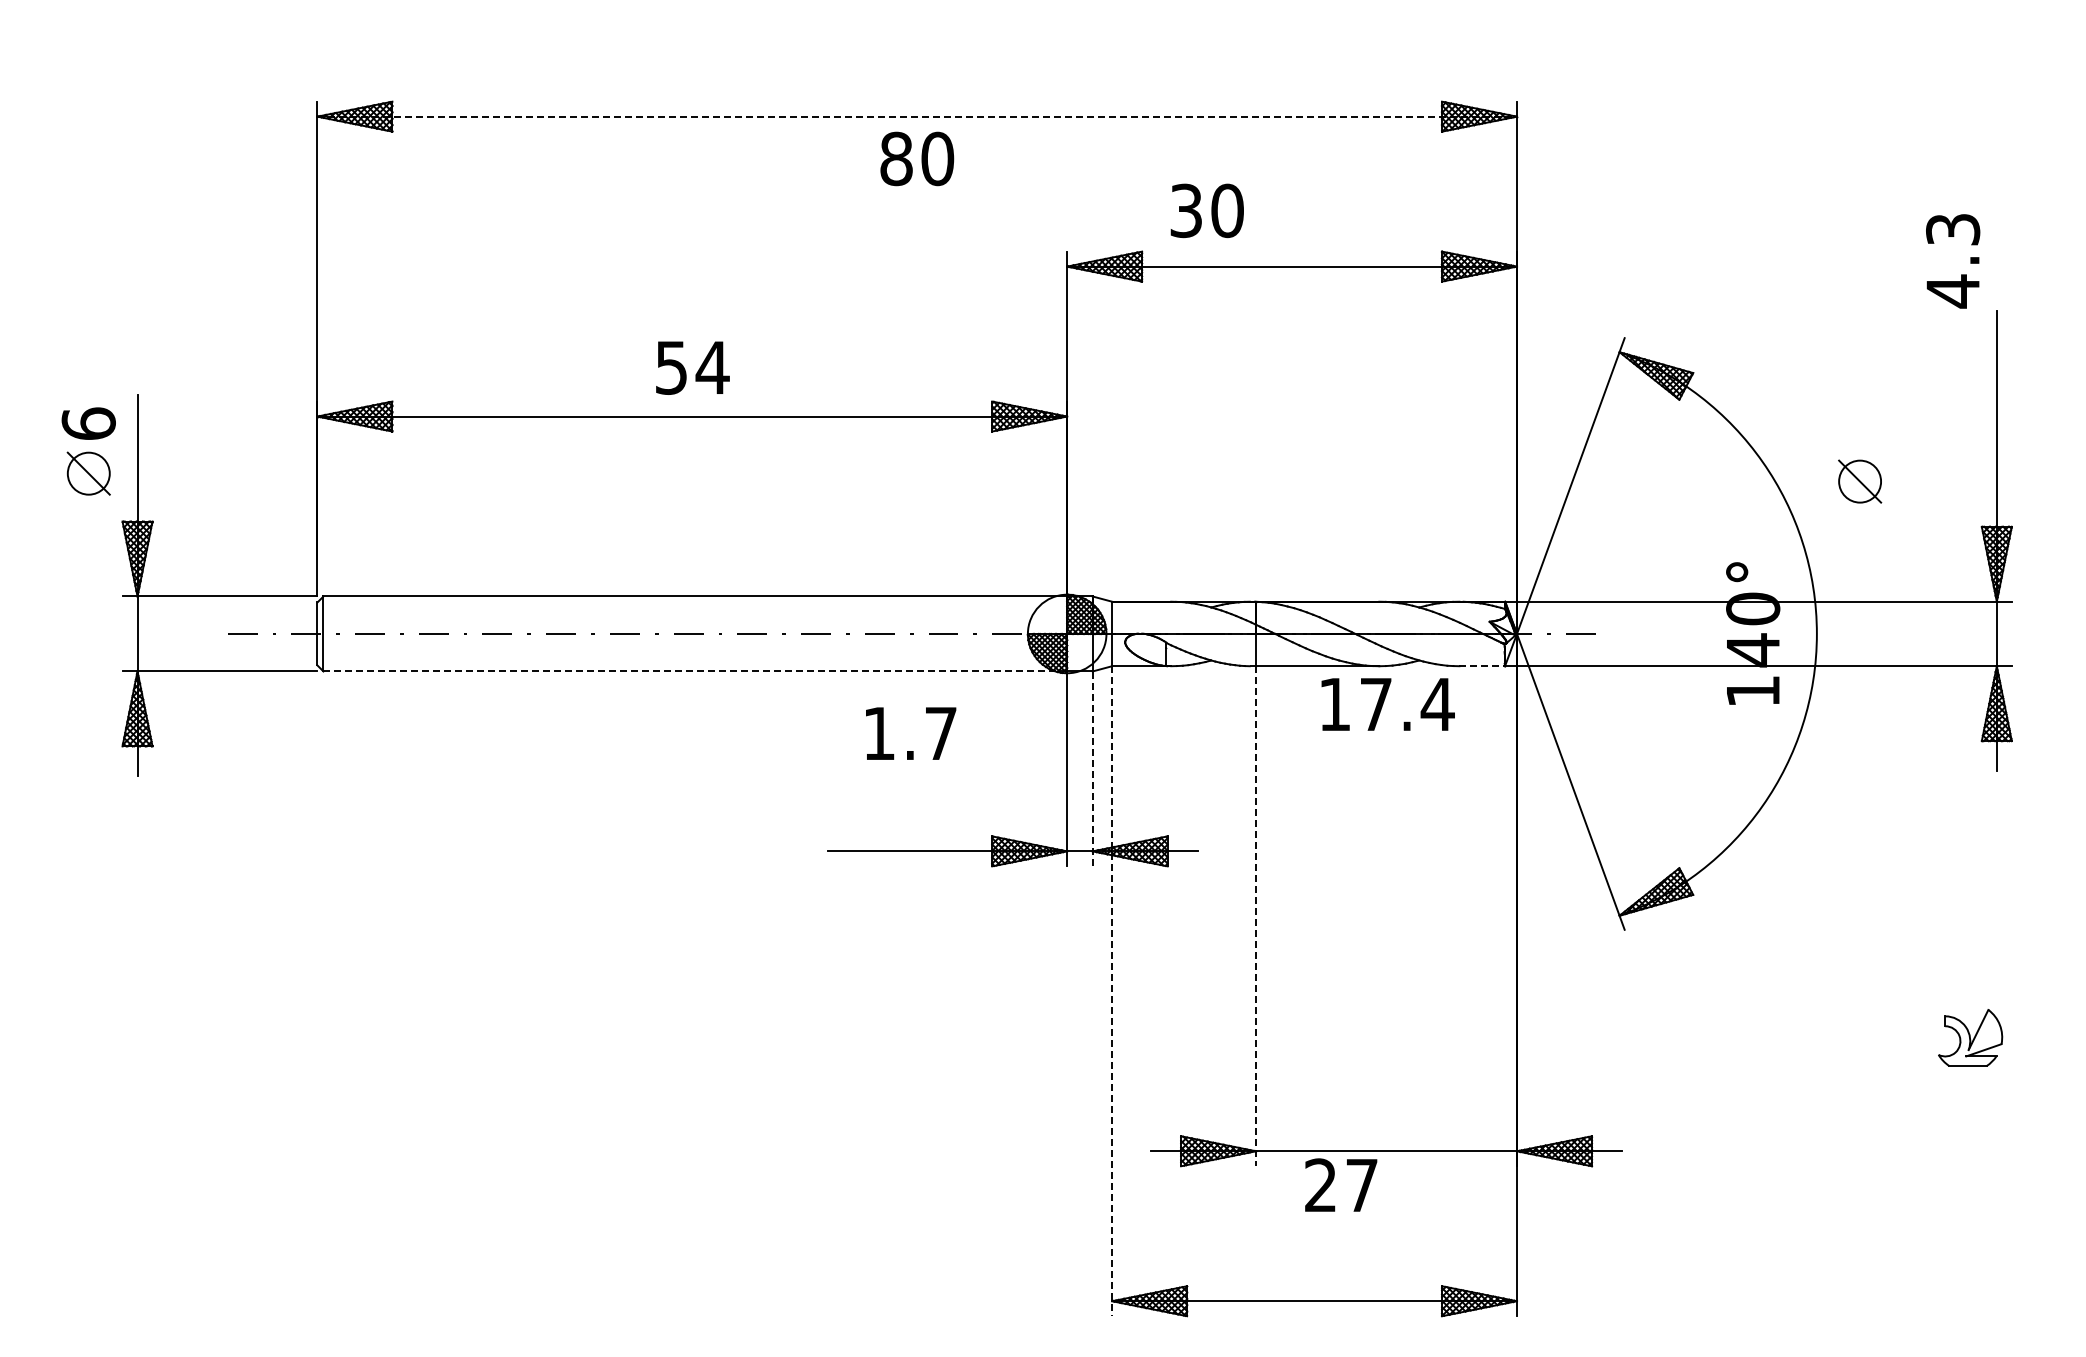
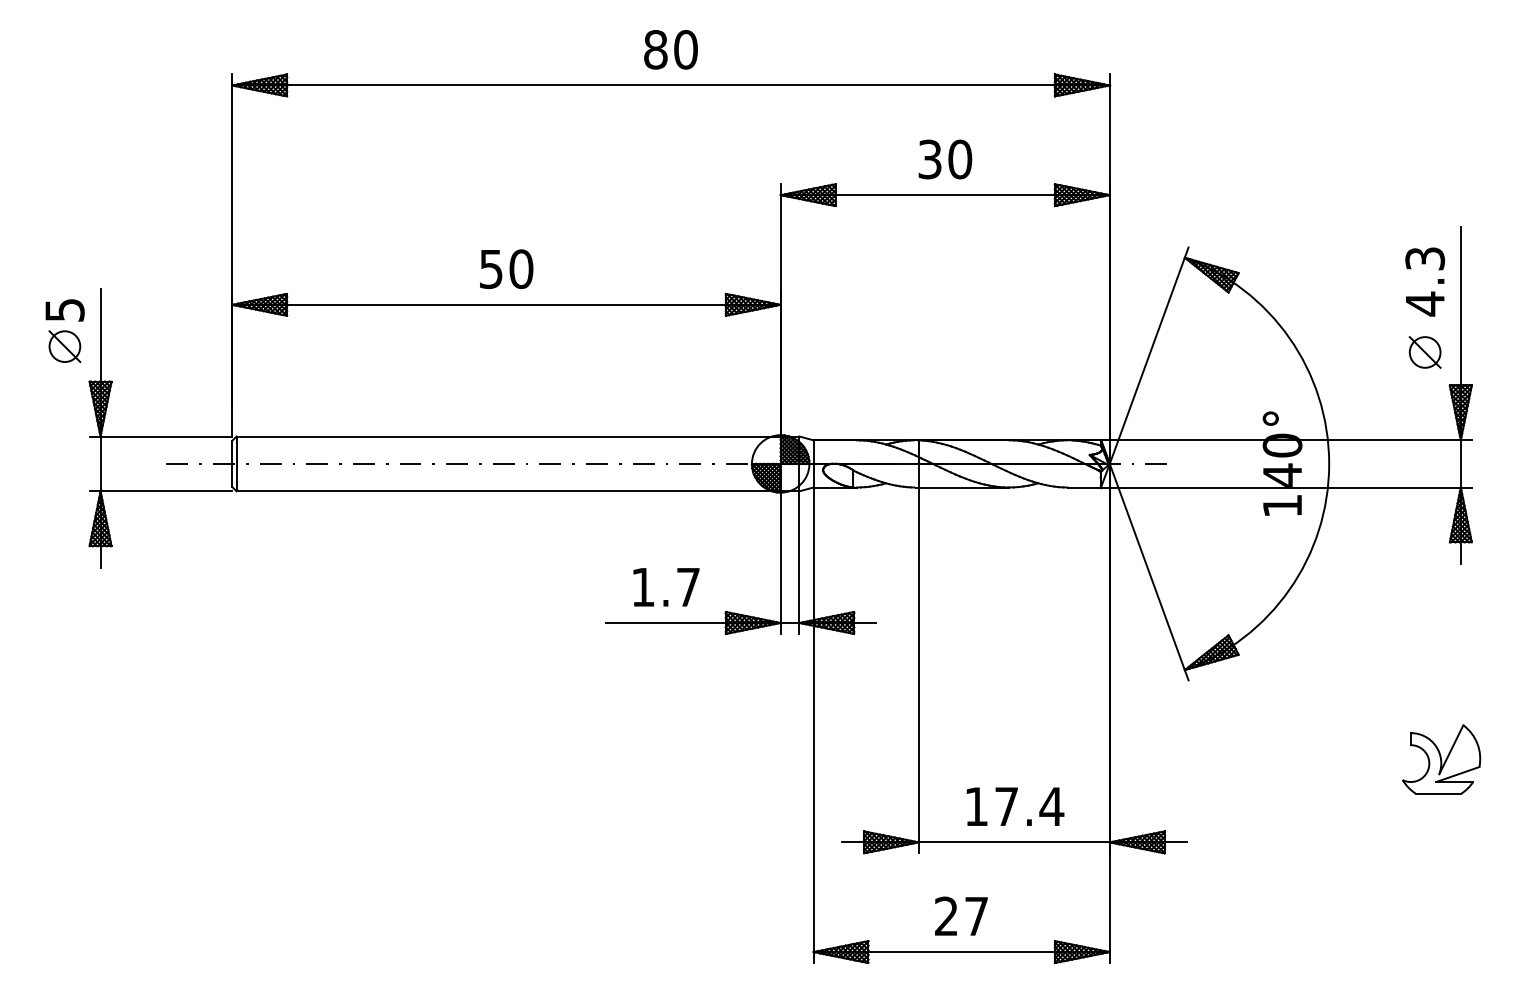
line: (917, 116) -> (671, 85), dashed -> solid
text: (917, 158) -> (671, 49), moved
text: (1206, 210) -> (944, 159), moved
text: (1953, 261) -> (1425, 282), moved
text: (712, 367) -> (521, 268), 54 -> 50
text: (88, 423) -> (64, 309), 6 -> 5
part: (1860, 481) -> (1425, 352), moved
line: (1482, 666) -> (1084, 487), dashed -> solid
line: (695, 671) -> (508, 491), dashed -> solid
text: (1387, 704) -> (1015, 806), moved
text: (911, 733) -> (666, 587), moved
line: (1092, 768) -> (799, 562), dashed -> solid
line: (1256, 916) -> (919, 670), dashed -> solid
line: (1112, 991) -> (813, 725), dashed -> solid
part: (1970, 1037) -> (1441, 759), size x1.67
text: (1341, 1184) -> (961, 915), moved

